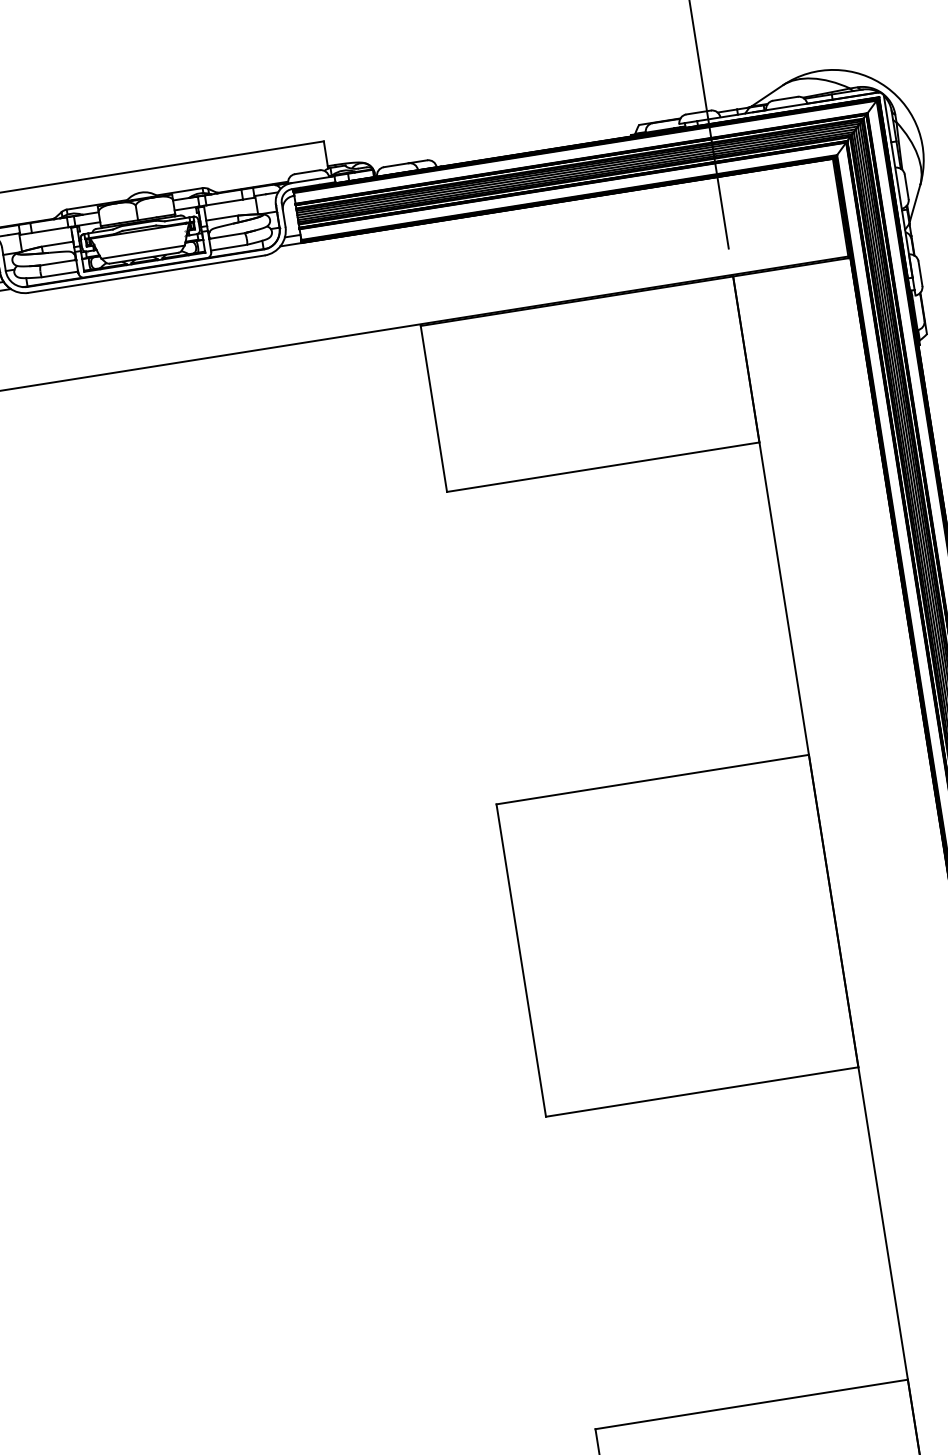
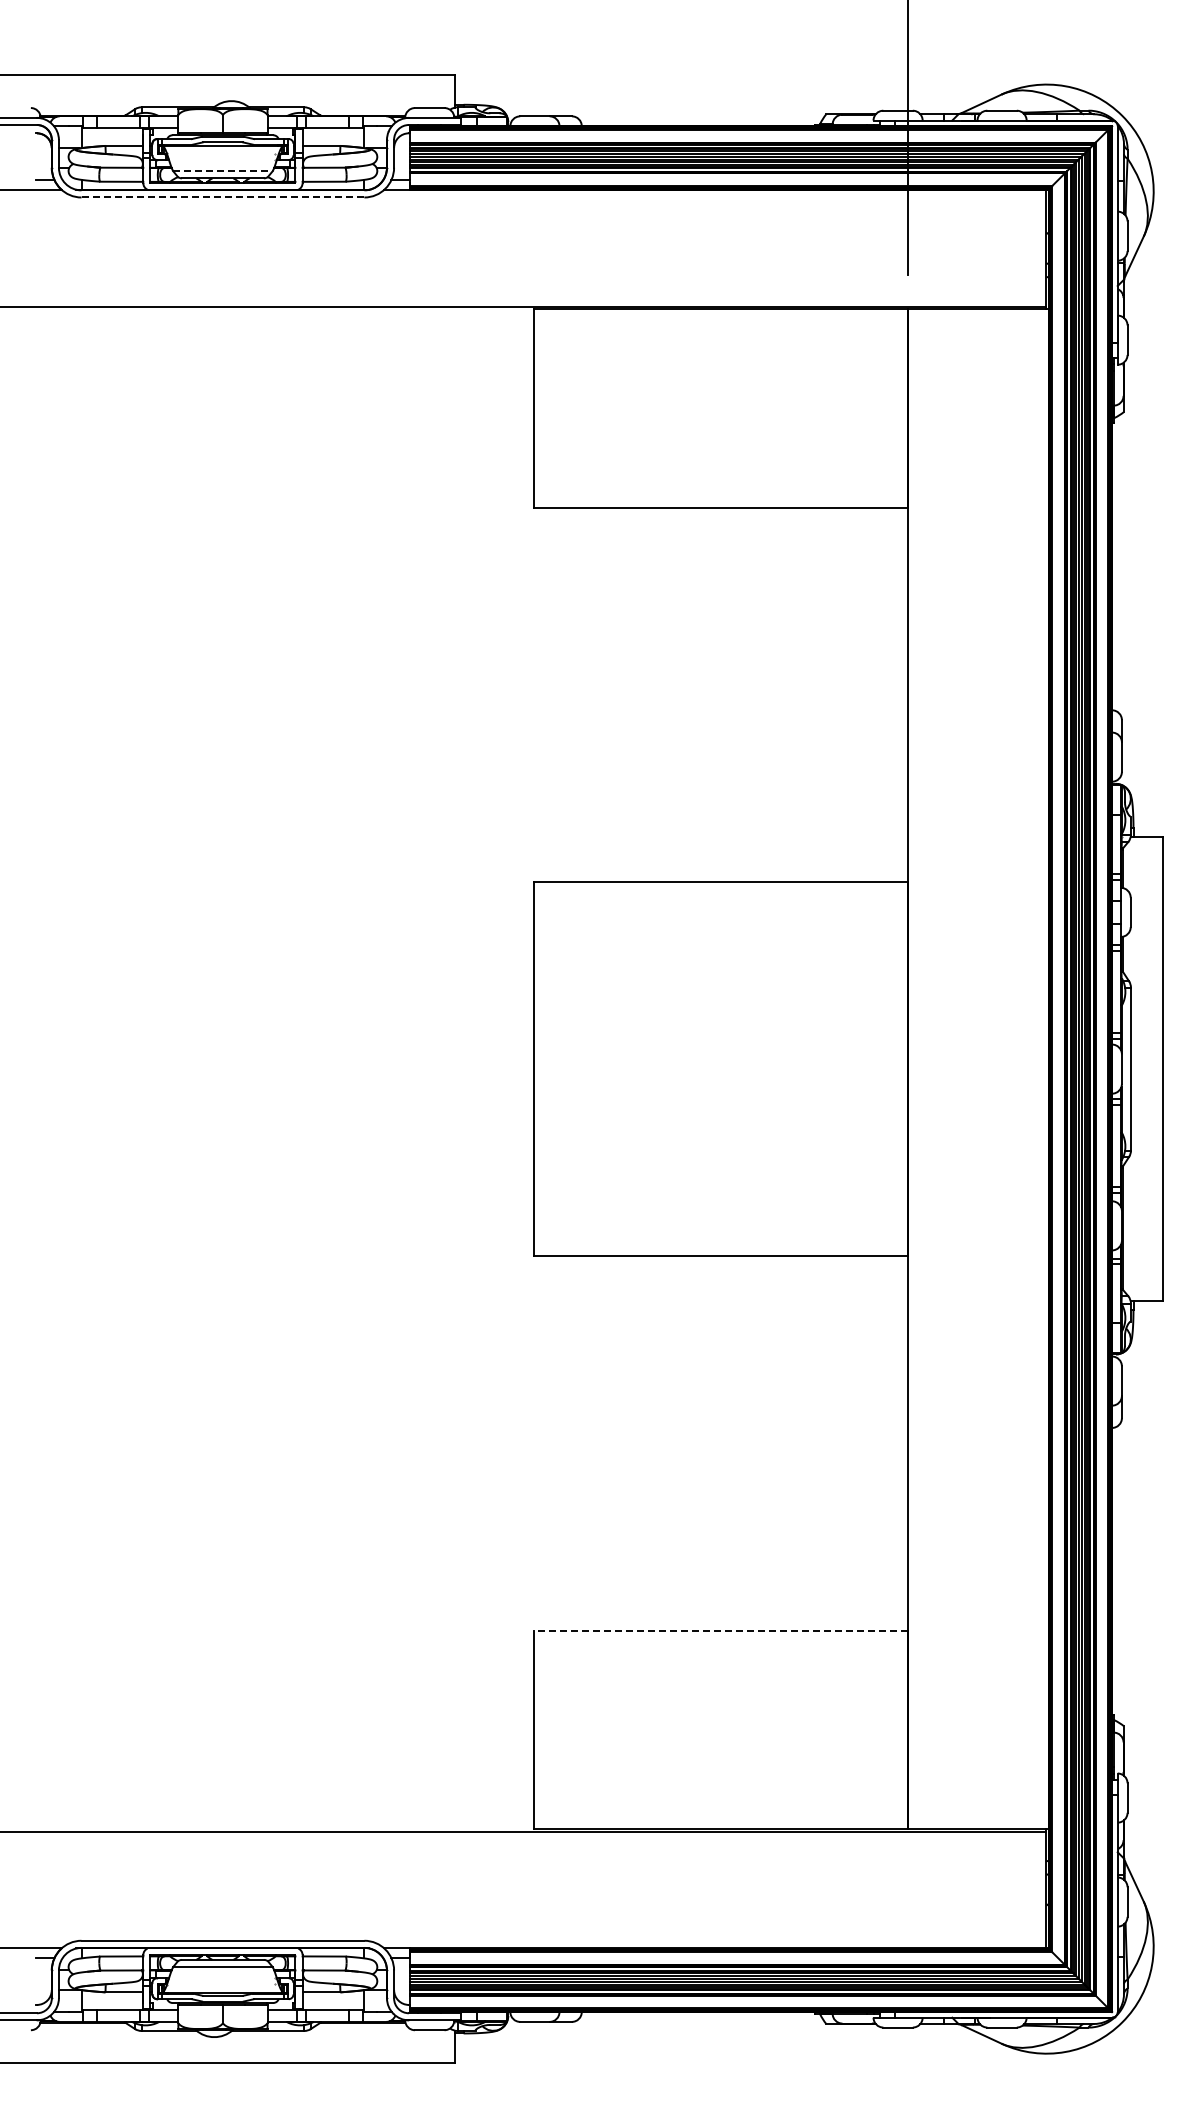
line: (142, 252) -> (222, 171), solid -> dashed
line: (146, 274) -> (222, 197), solid -> dashed
line: (751, 1404) -> (720, 1630), solid -> dashed

